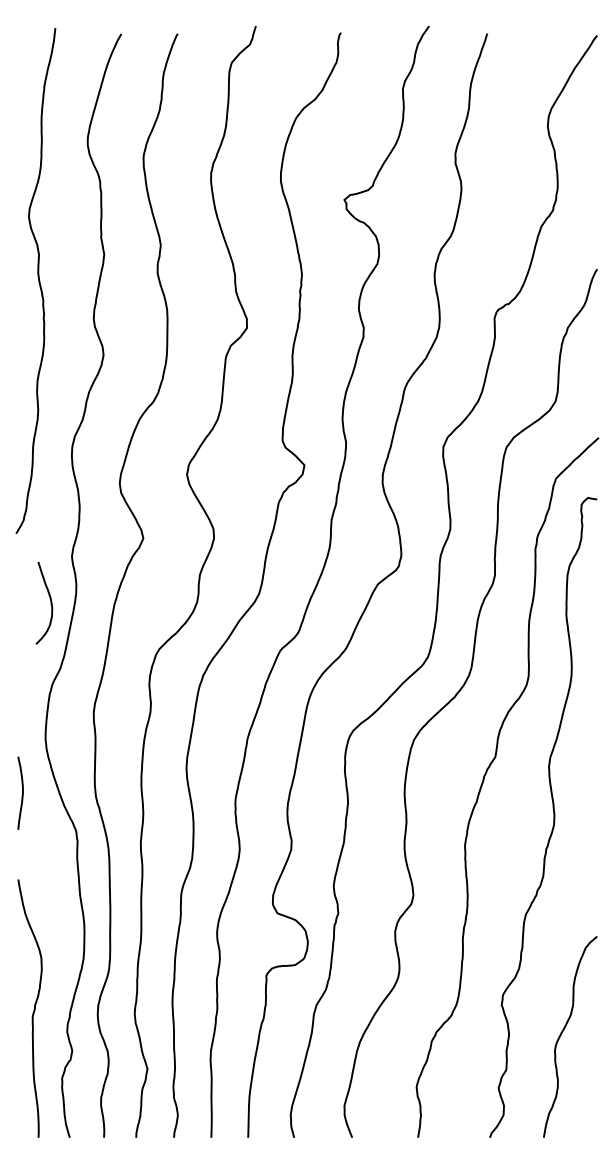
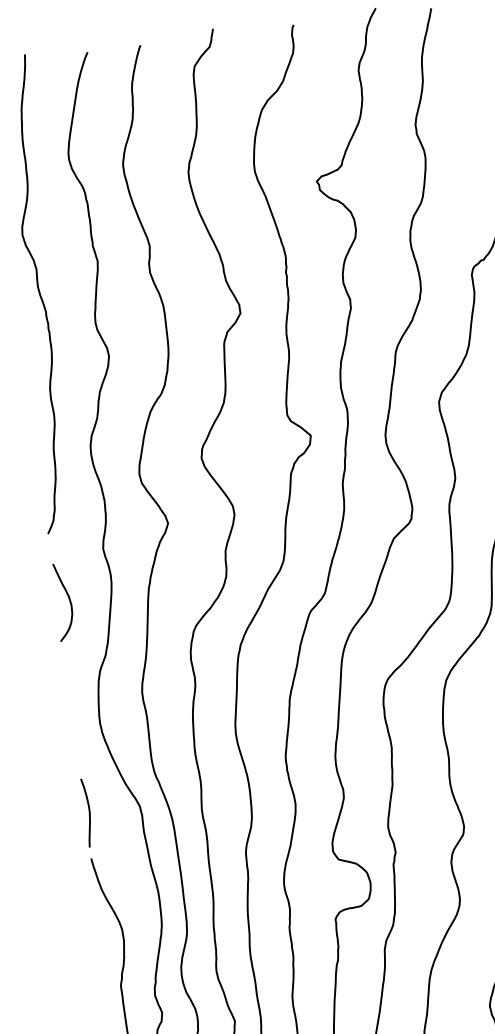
curve: (50, 603) -> (69, 601), moved
curve: (22, 792) -> (89, 811), moved

